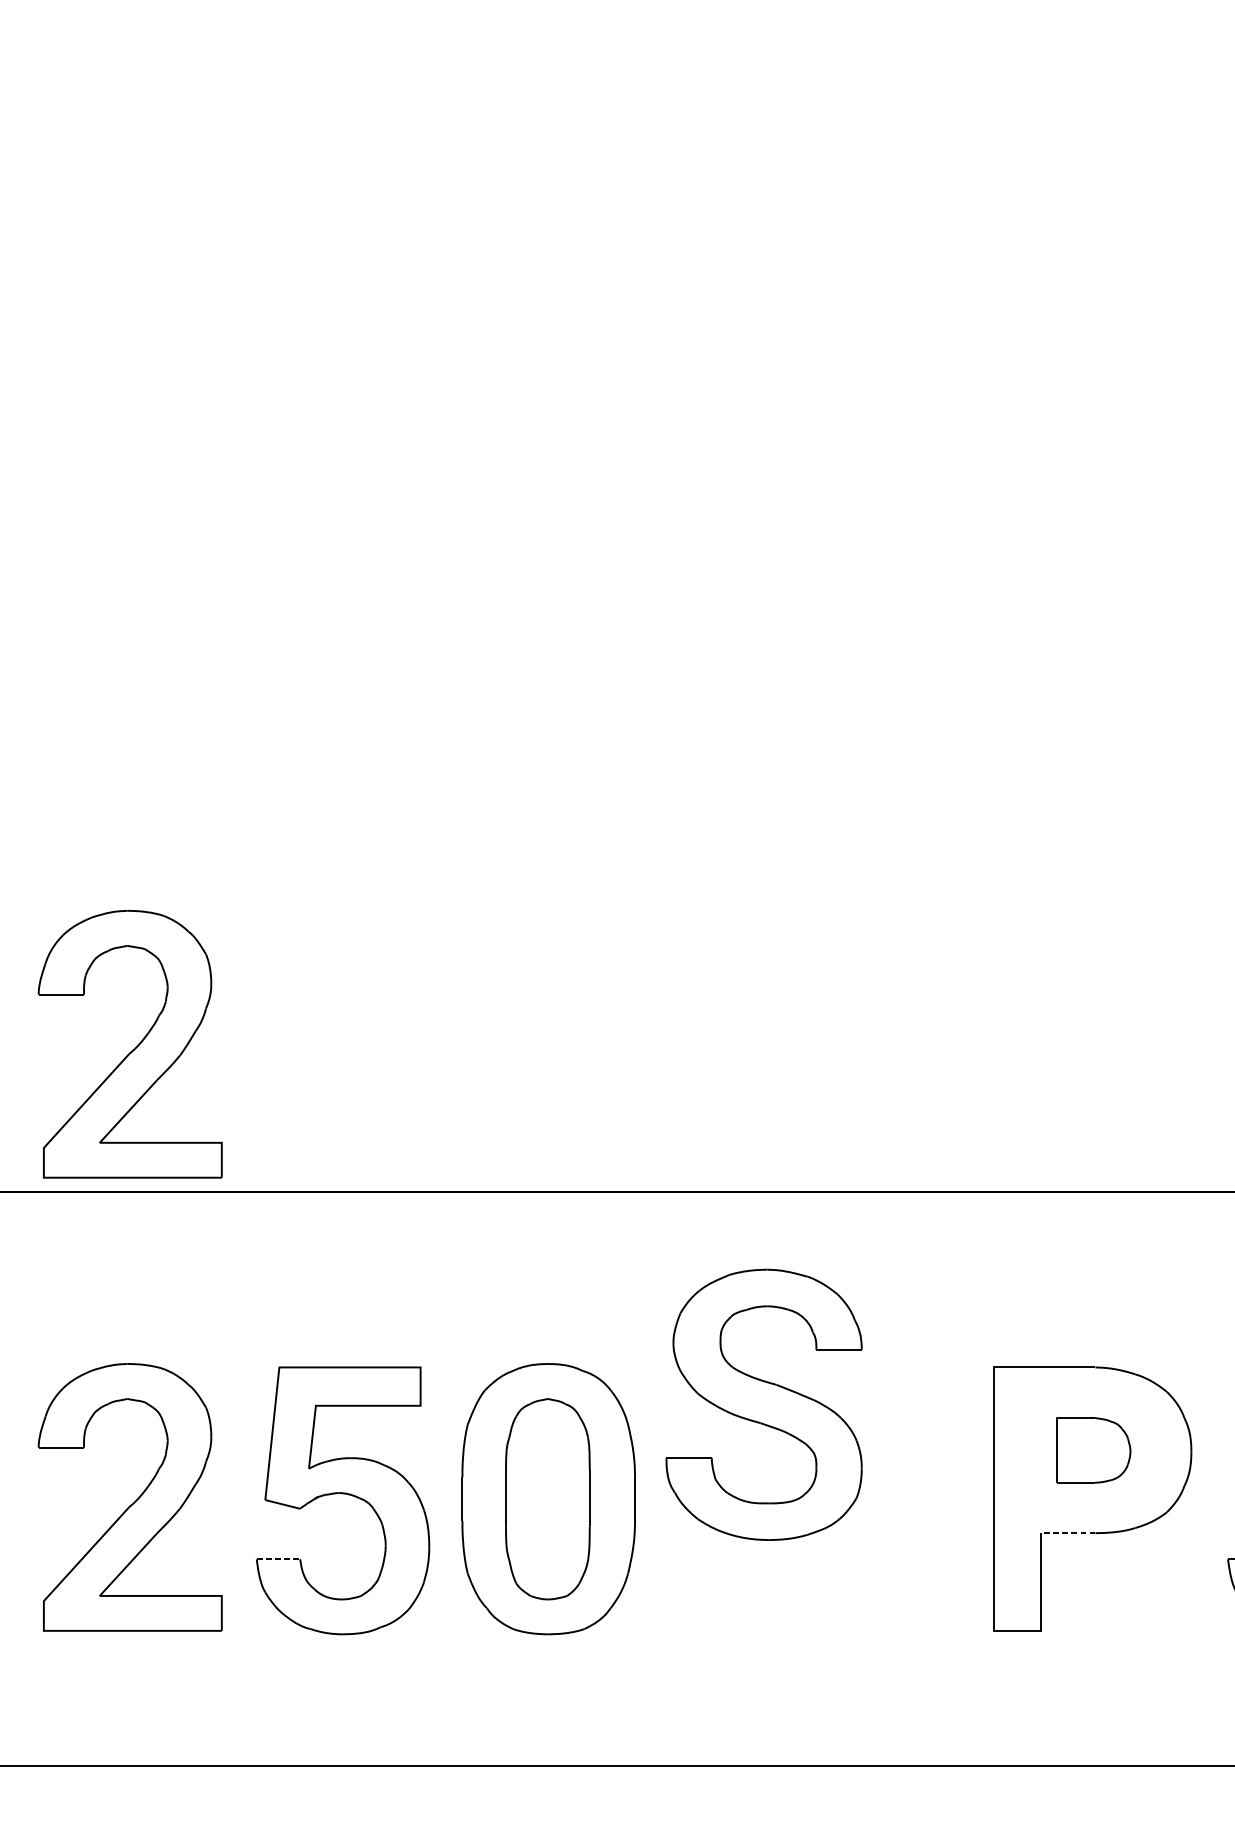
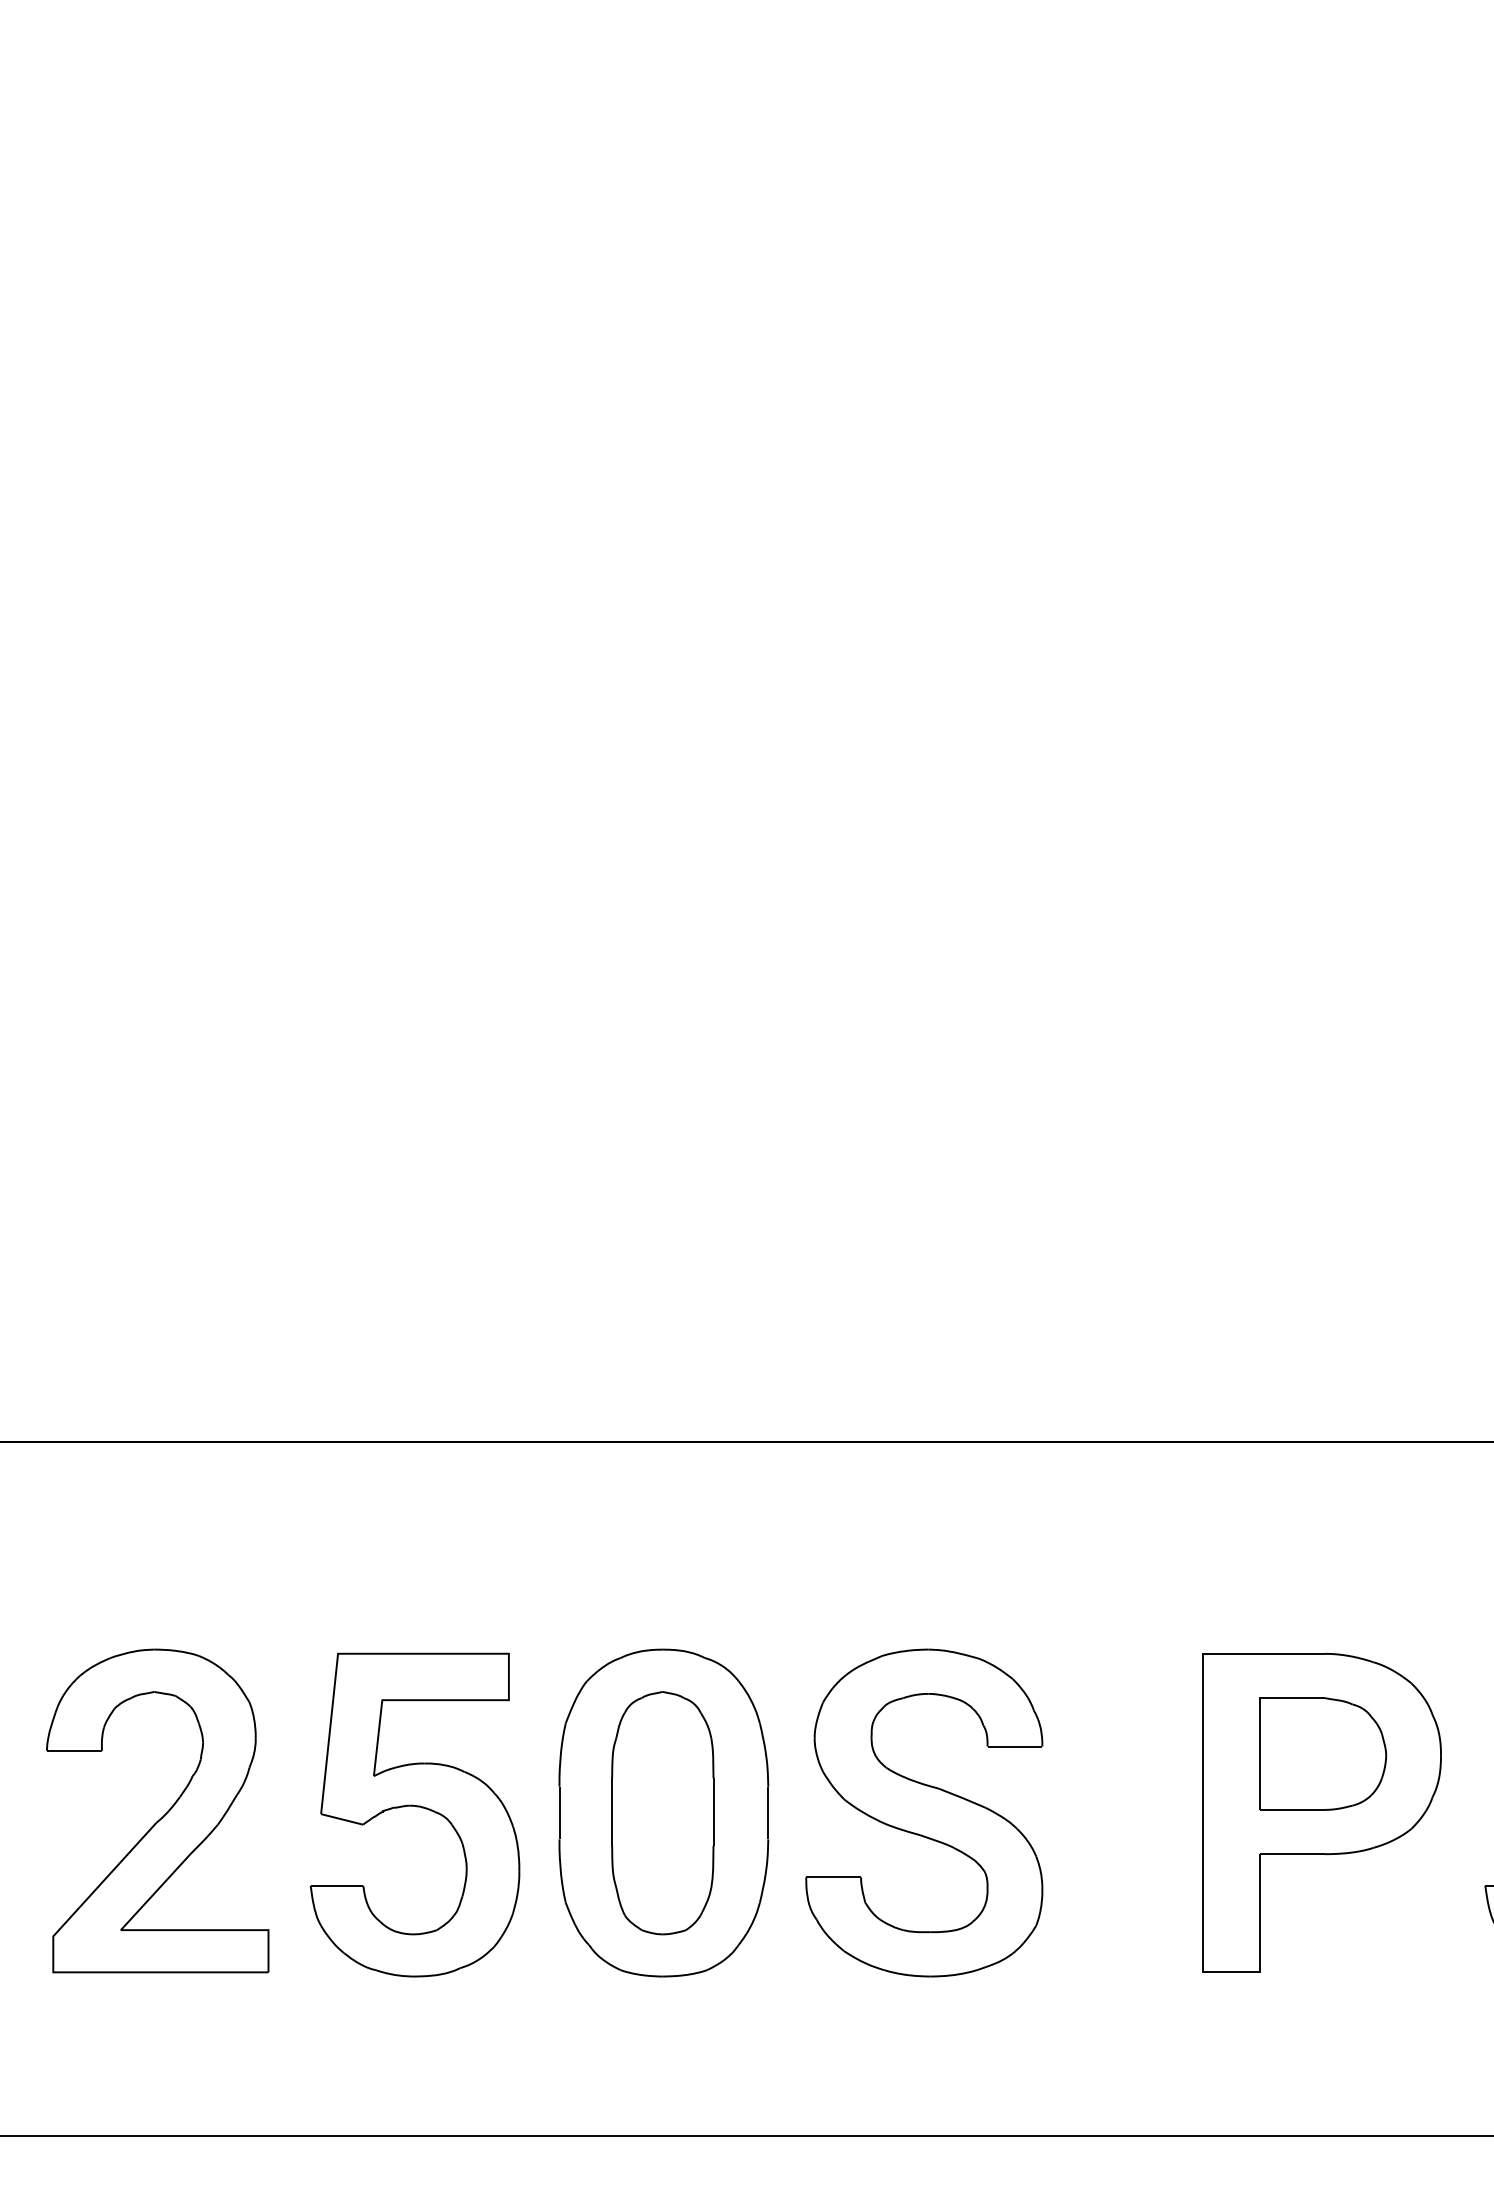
part: (135, 1048) -> (163, 1267), removed
part: (764, 1404) -> (924, 1812), moved
part: (1094, 1449) -> (1323, 1753), size x1.43
line: (1068, 1533) -> (1292, 1854), dashed -> solid
line: (278, 1559) -> (337, 1885), dashed -> solid

